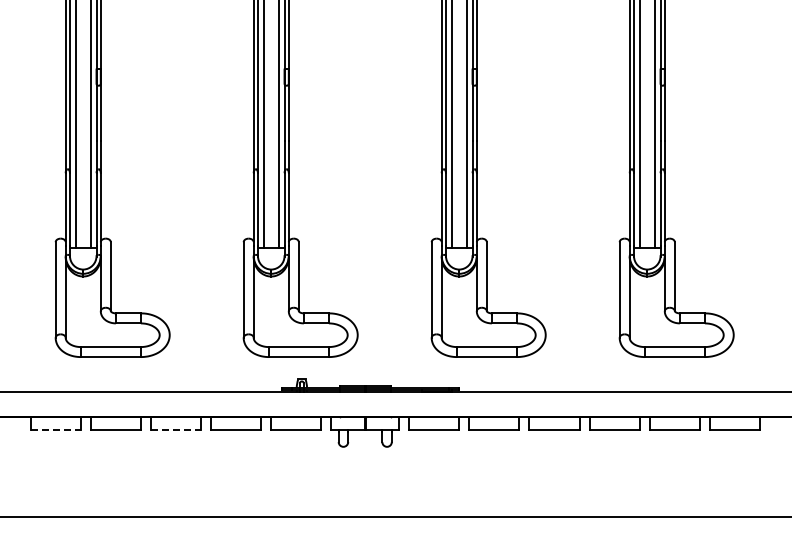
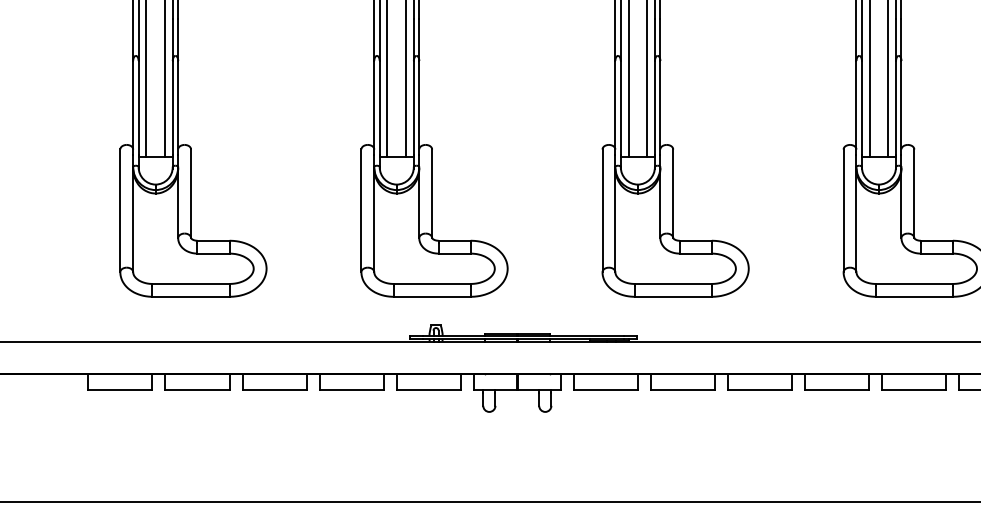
line: (56, 429) -> (121, 389), dashed -> solid
line: (176, 429) -> (275, 389), dashed -> solid

